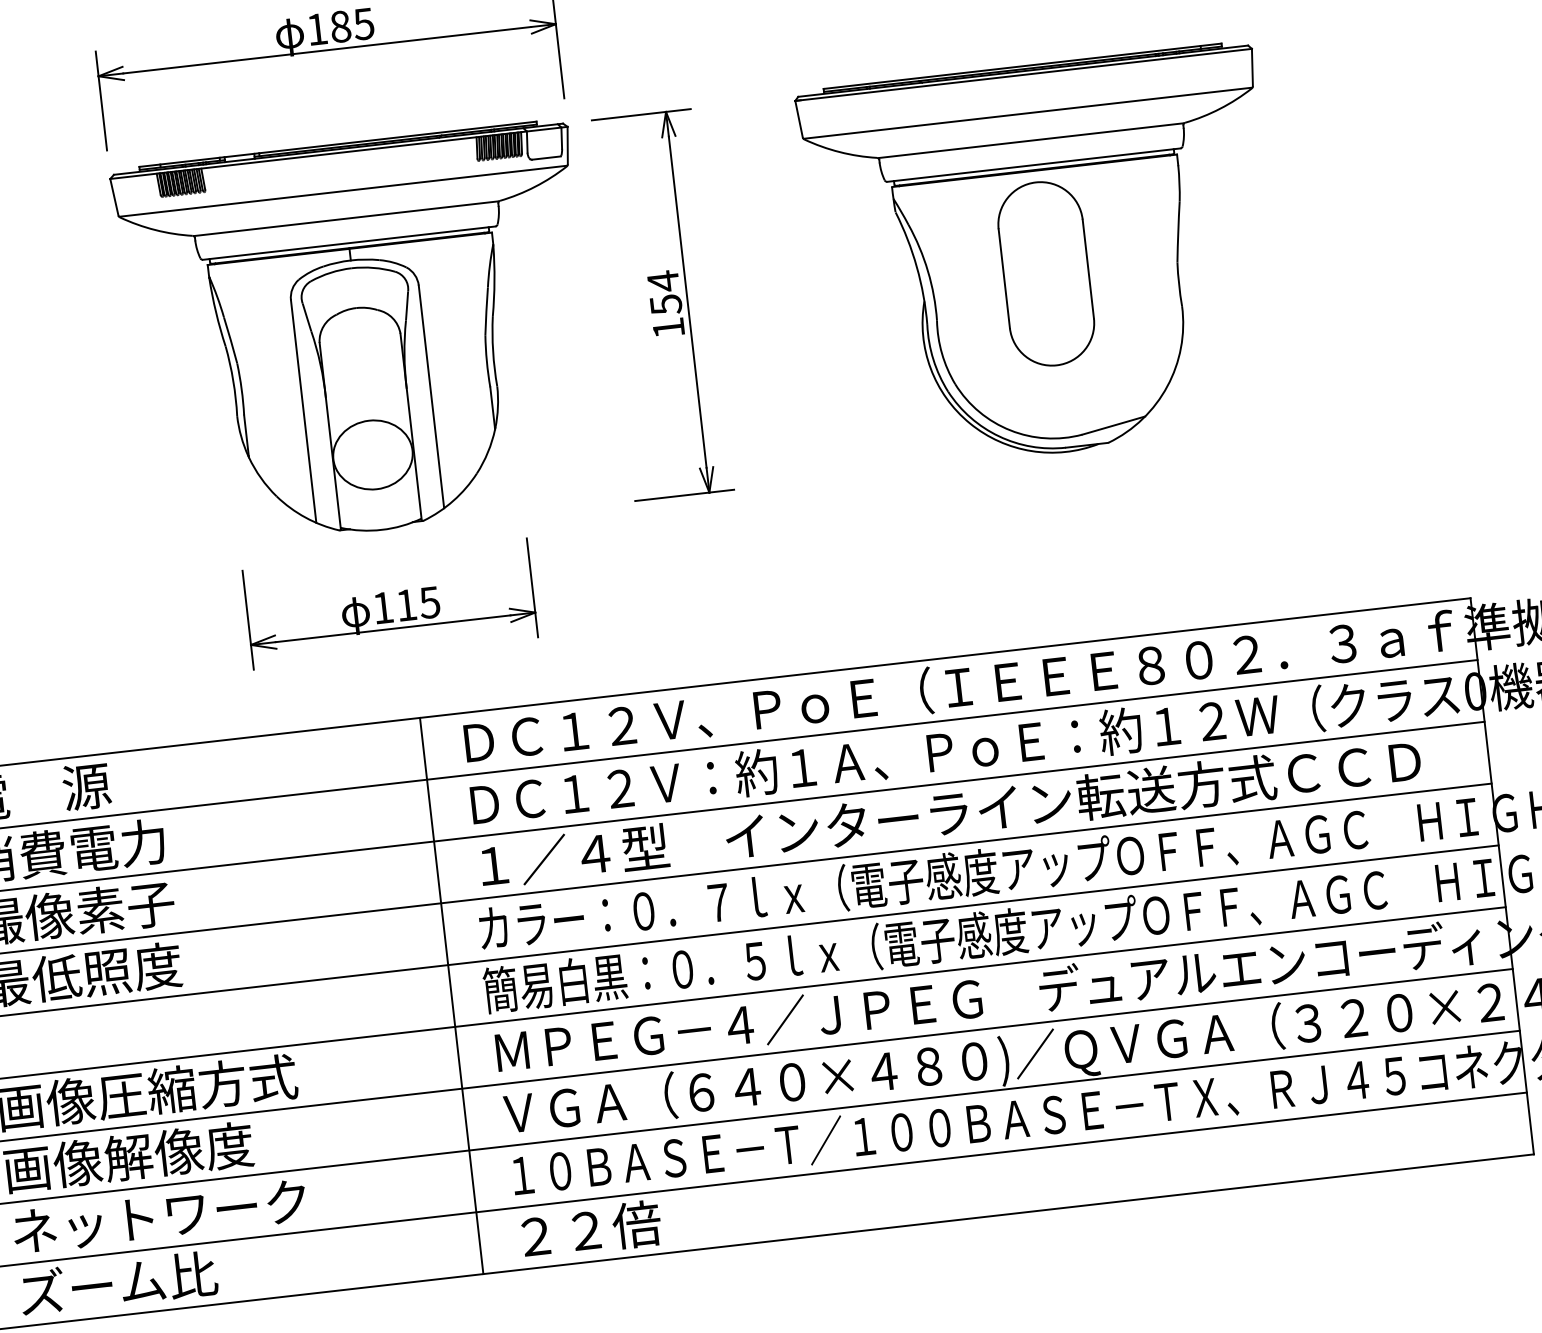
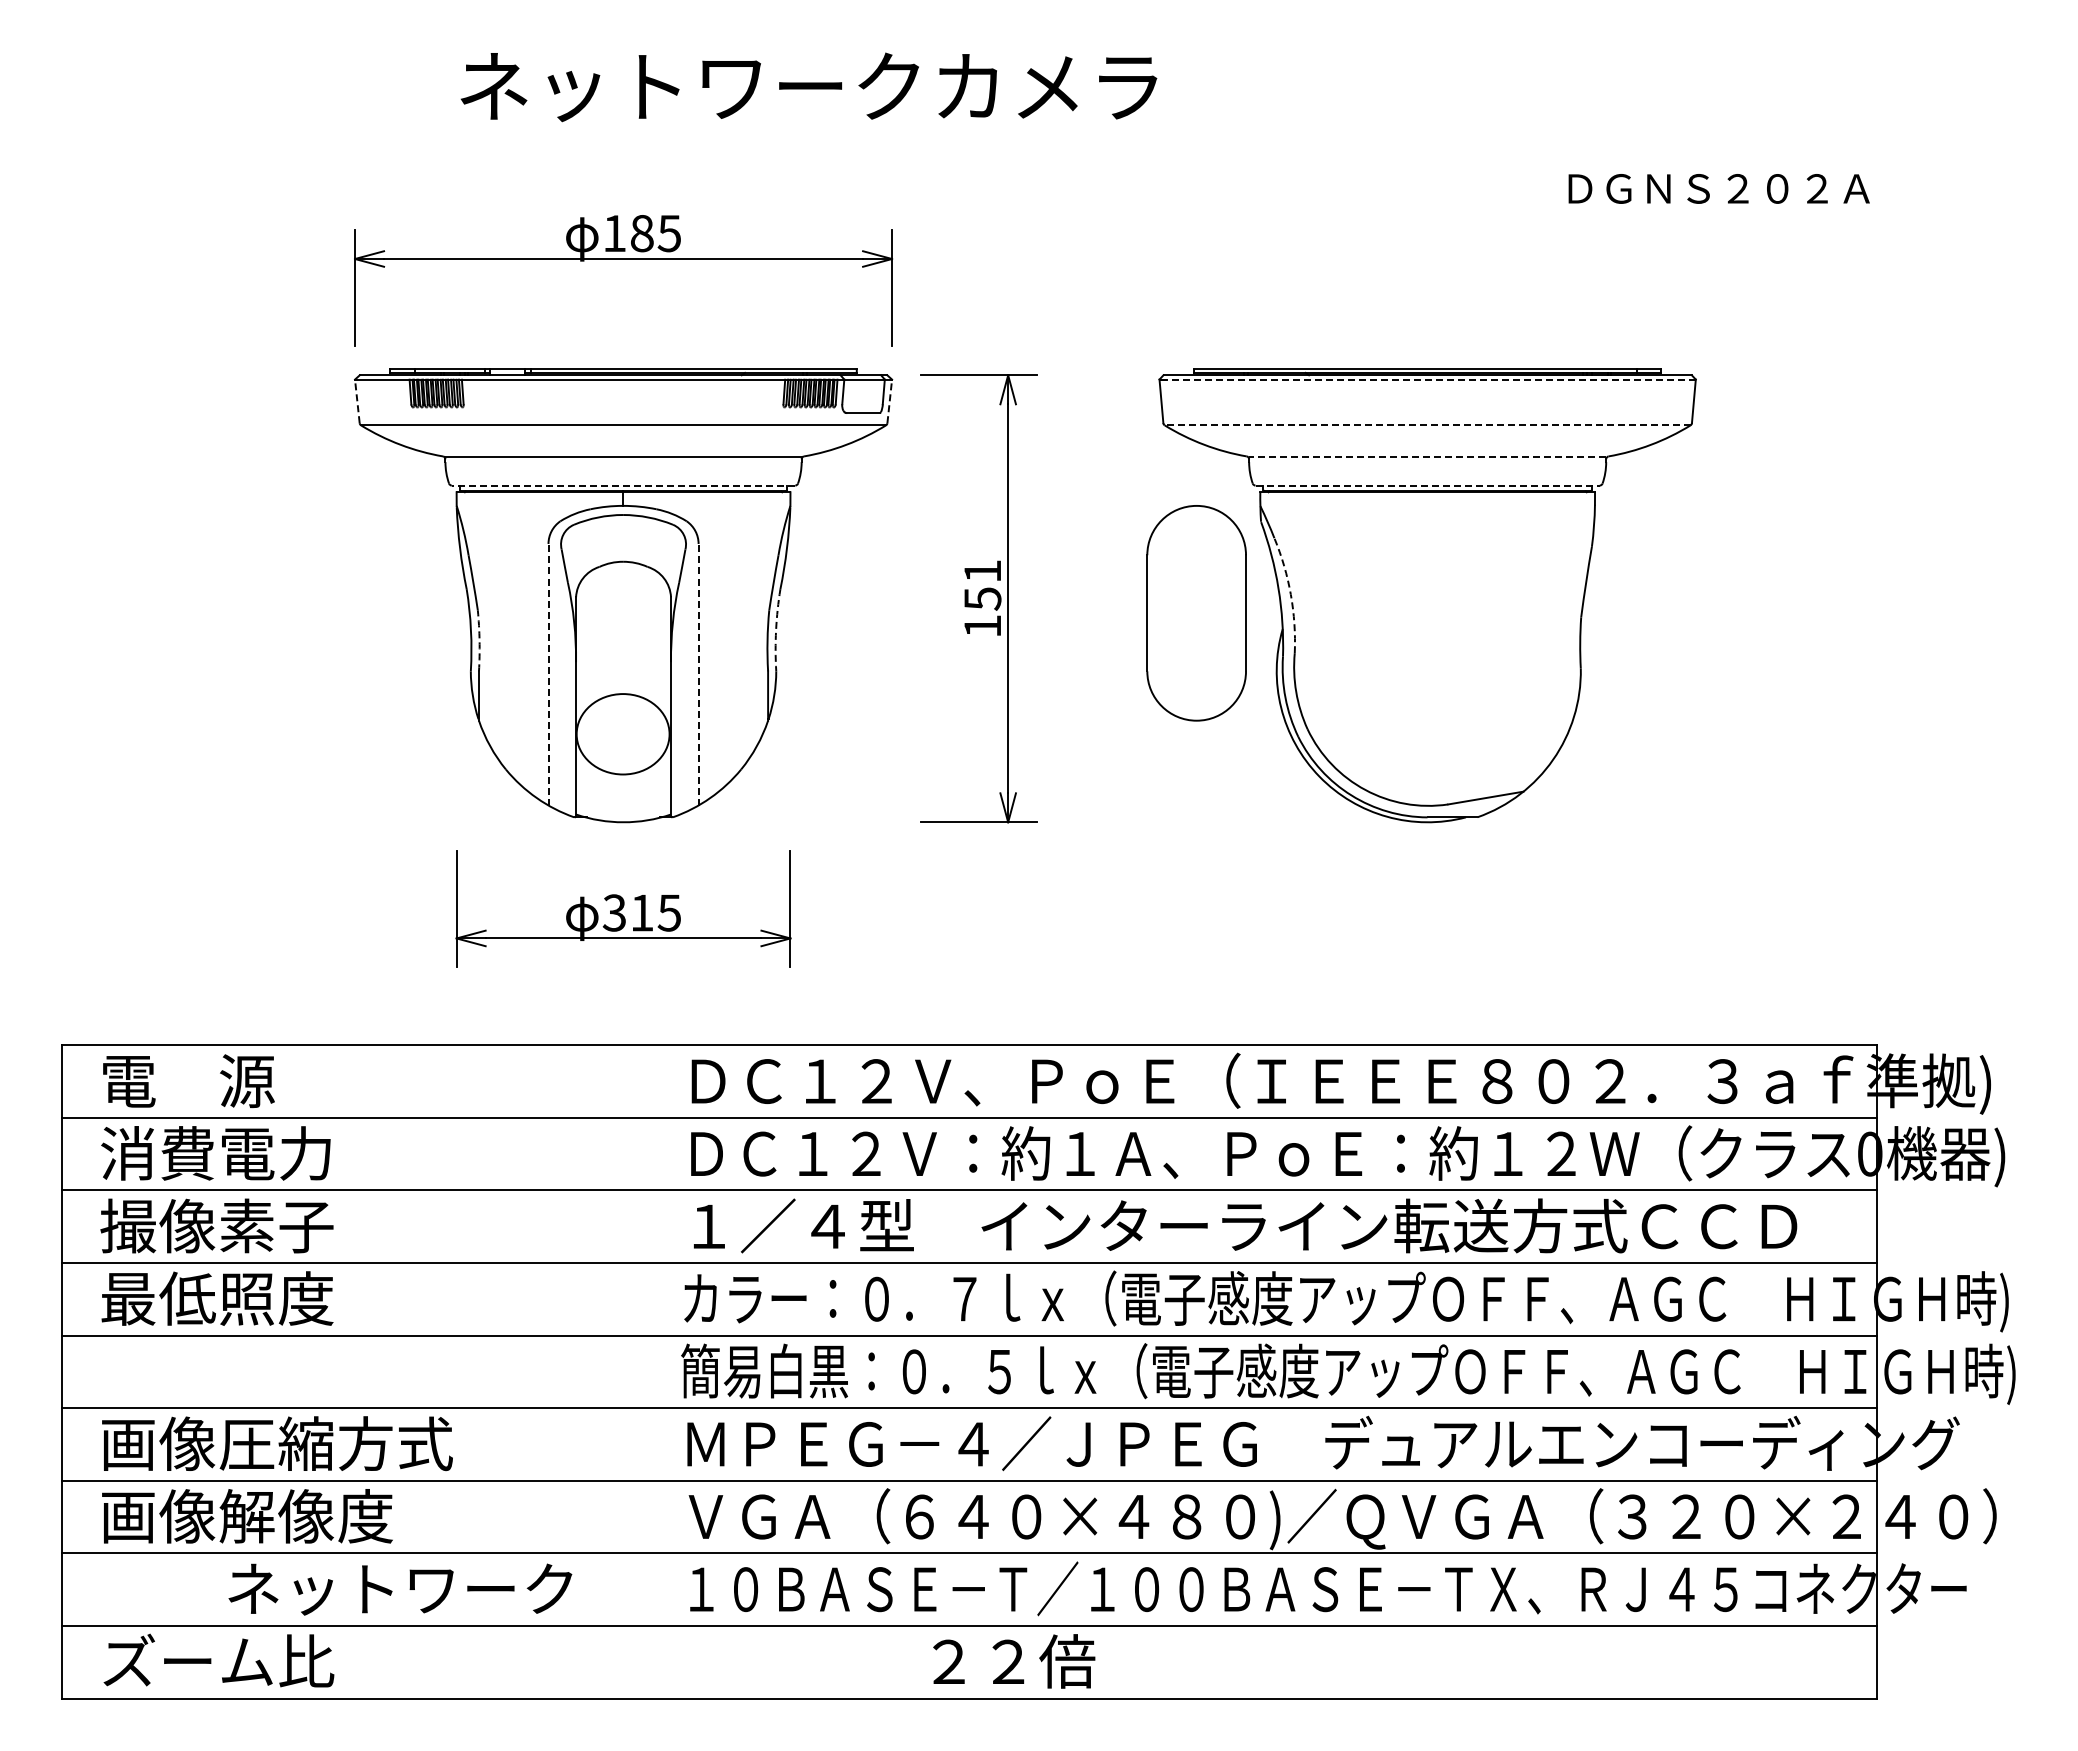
line: (1023, 74) -> (1427, 379), solid -> dashed
line: (1027, 113) -> (1427, 424), solid -> dashed
line: (1030, 140) -> (1427, 456), solid -> dashed
line: (567, 145) -> (889, 401), solid -> dashed
line: (1034, 165) -> (1428, 485), solid -> dashed
line: (114, 197) -> (357, 401), solid -> dashed
line: (349, 243) -> (623, 485), solid -> dashed
arc: (927, 271) -> (1290, 594), solid -> dashed
part: (1046, 274) -> (1196, 613), moved
text: (663, 281) -> (982, 571), 154 -> 151
arc: (493, 351) -> (776, 630), solid -> dashed
arc: (241, 389) -> (479, 640), solid -> dashed
line: (431, 396) -> (698, 674), solid -> dashed
line: (303, 411) -> (548, 674), solid -> dashed
text: (382, 607) -> (613, 912), 115 -> 315
line: (451, 995) -> (642, 1371), removed
text: (159, 1216) -> (400, 1589), moved
text: (591, 1229) -> (1014, 1661), moved

